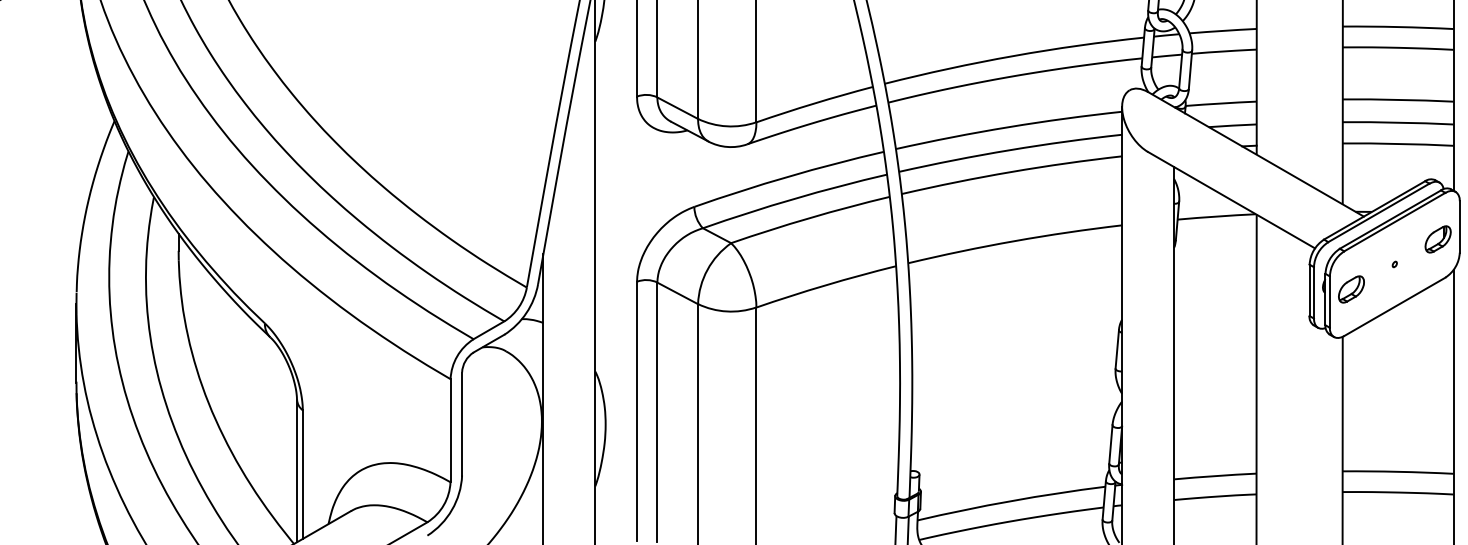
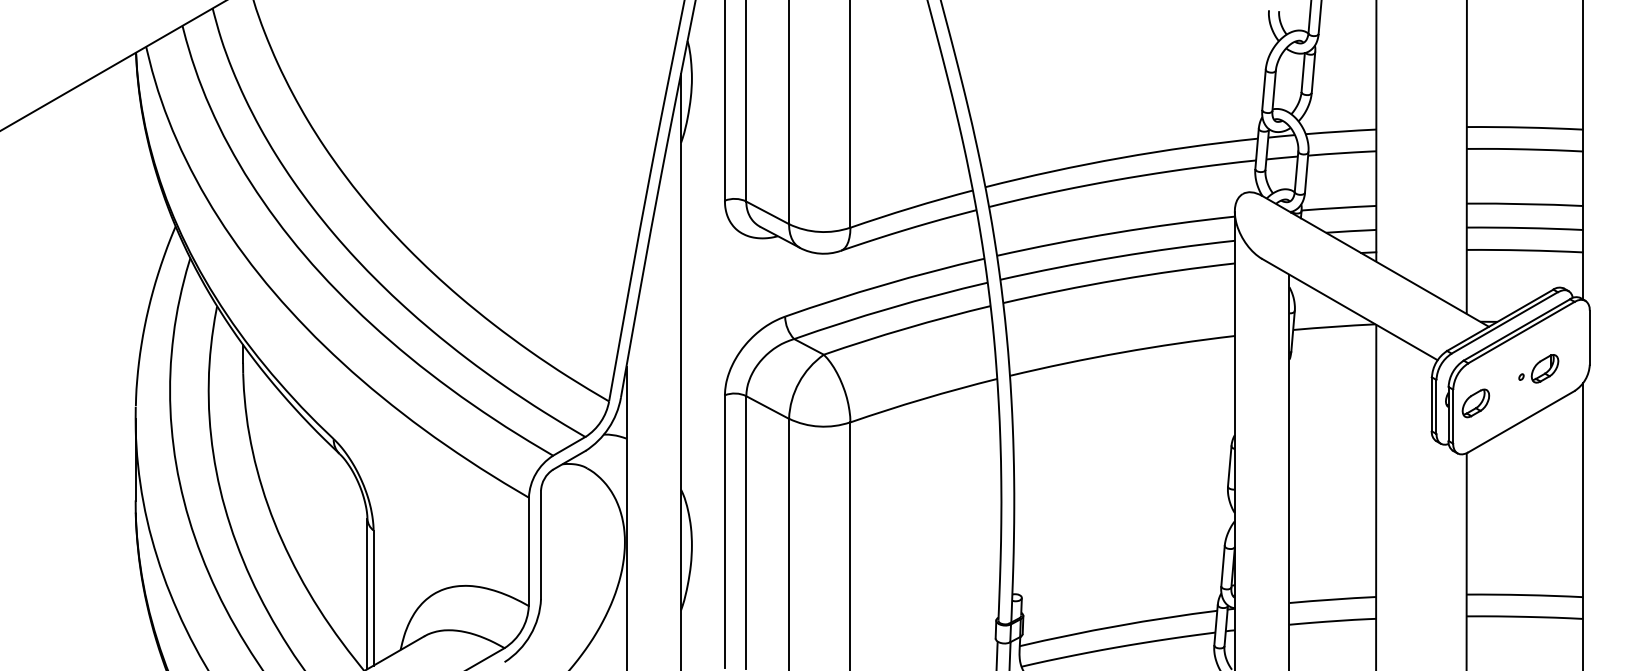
part: (1437, 239) -> (1544, 368), moved

